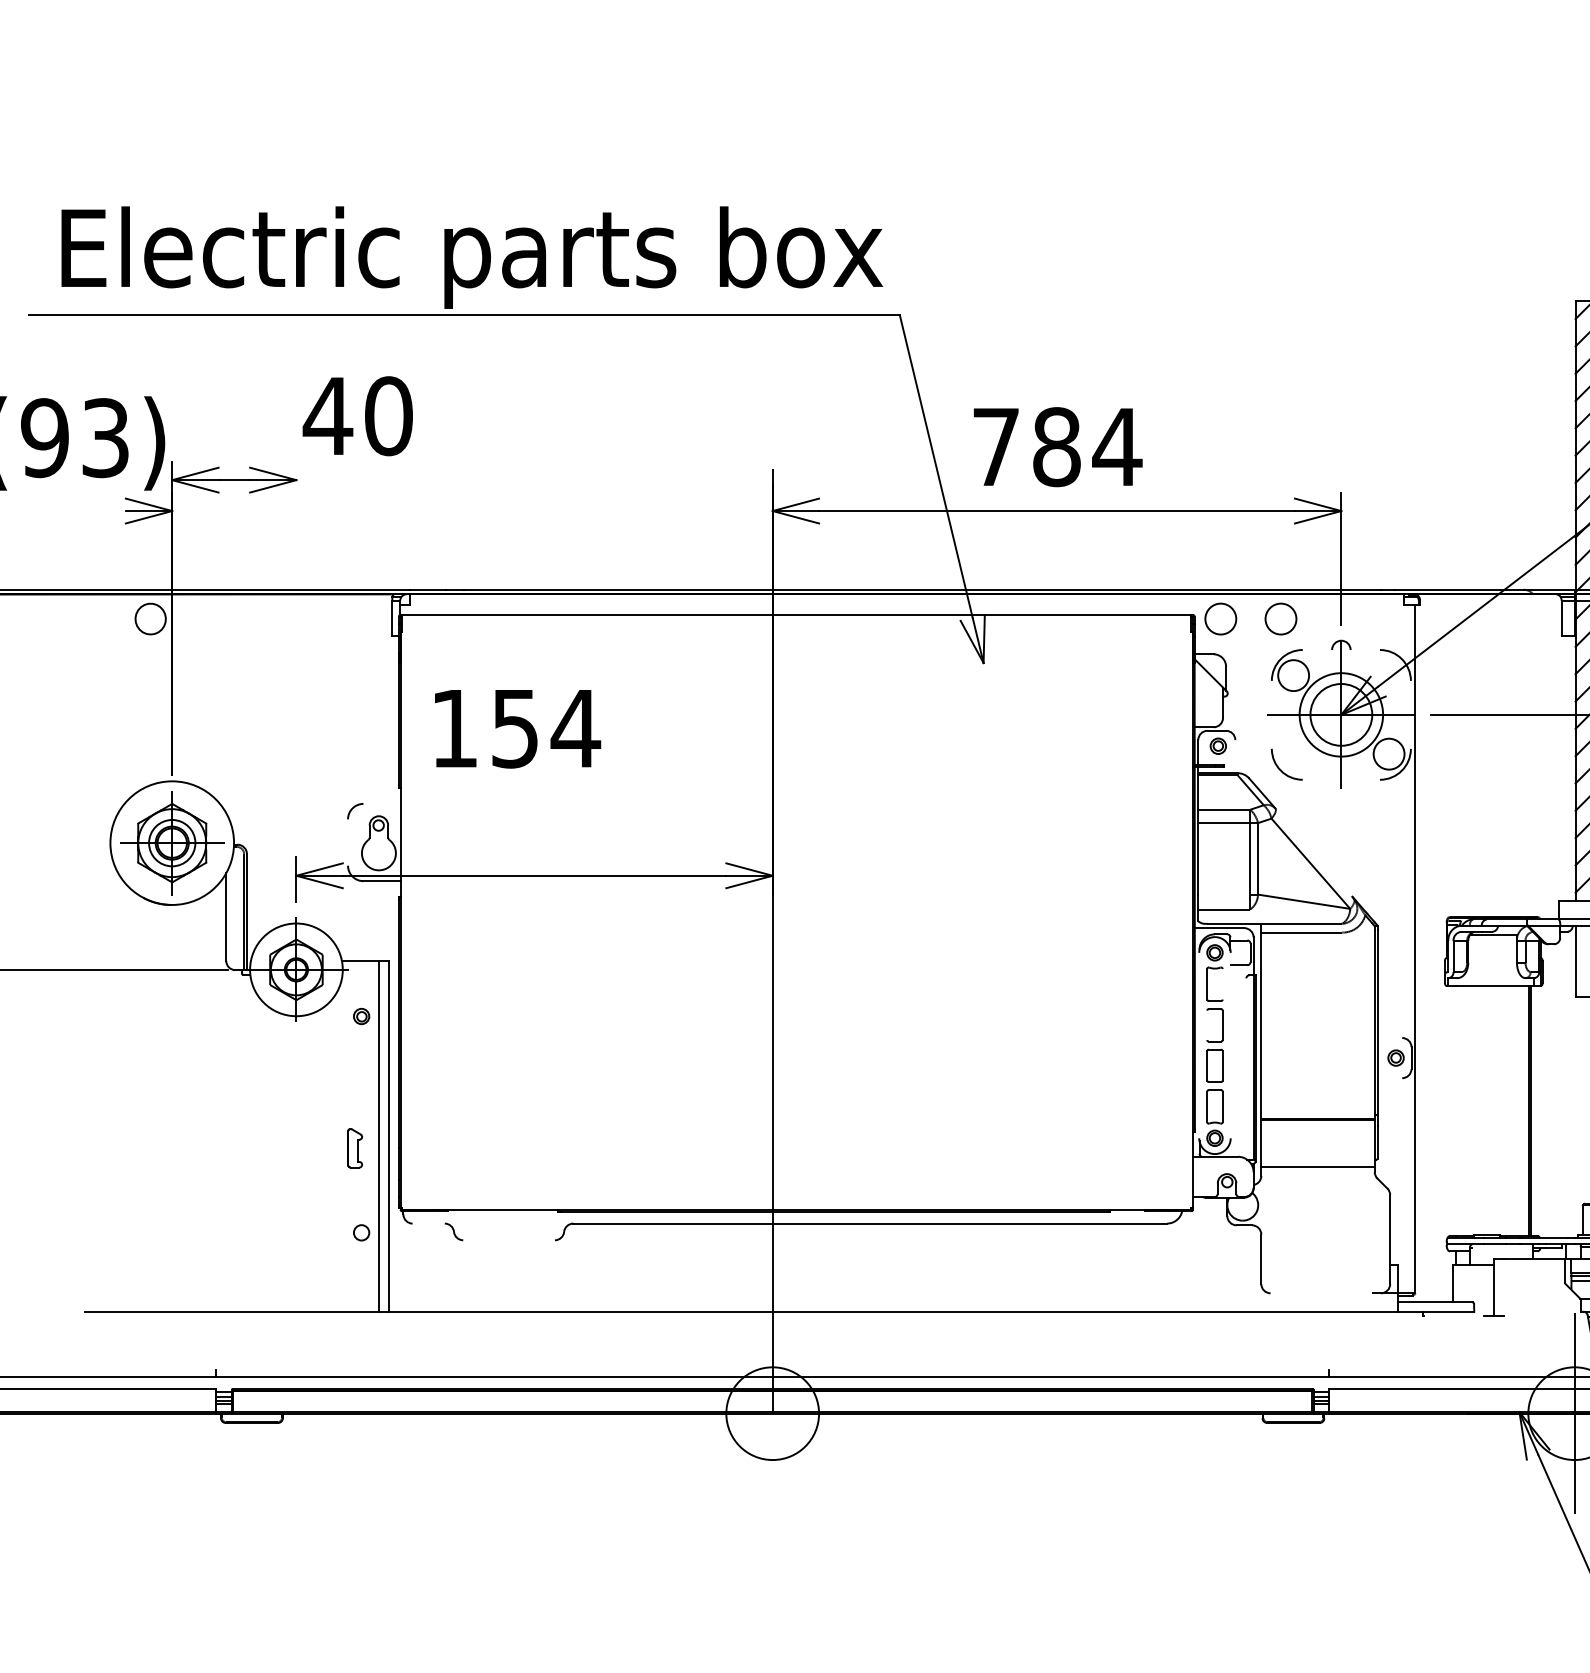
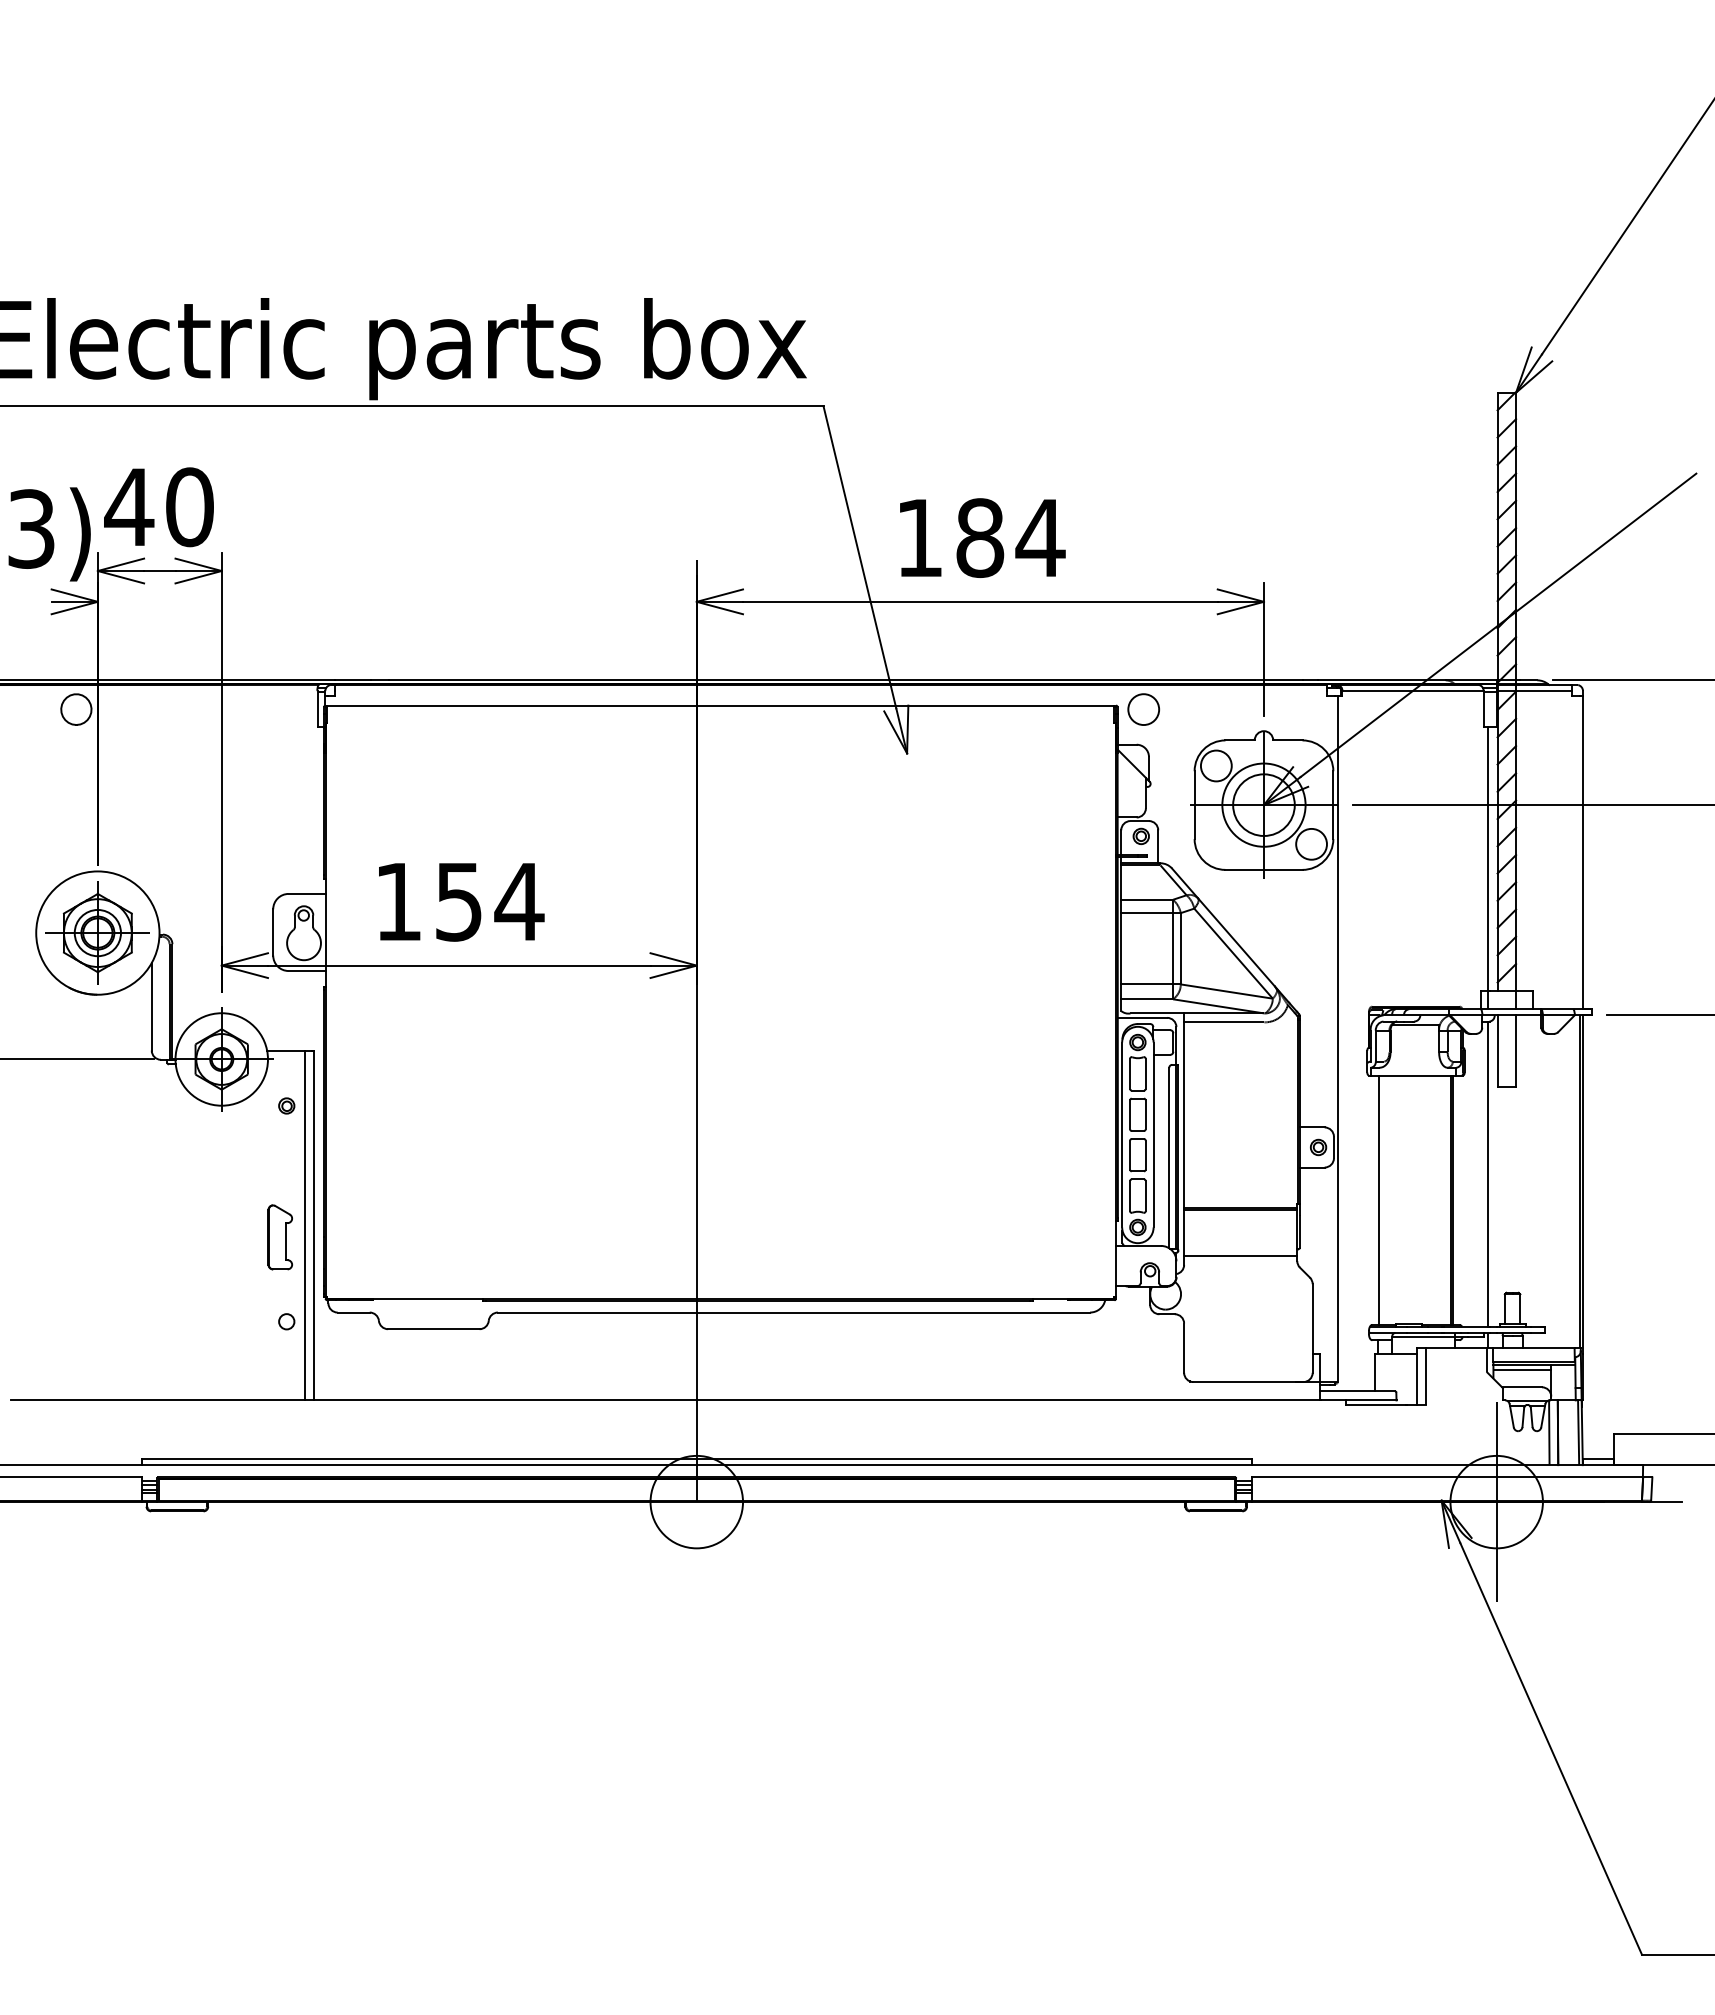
text: (357, 416) -> (158, 507), moved
text: (996, 446) -> (919, 537), 784 -> 184
line: (1490, 600) -> (1412, 691), added
circle: (1280, 618) -> (1203, 709), removed
line: (1316, 650) -> (1239, 740), added
line: (1364, 650) -> (1287, 740), added
line: (296, 681) -> (221, 771), added
line: (1271, 715) -> (1194, 805), added
line: (1411, 715) -> (1333, 805), added
text: (517, 729) -> (461, 902), moved
line: (1235, 756) -> (1158, 846), added
line: (1566, 777) -> (1488, 867), added
line: (1340, 779) -> (1263, 869), added
line: (381, 803) -> (306, 893), added
line: (348, 842) -> (273, 932), added
line: (1313, 851) -> (1236, 941), added
line: (1224, 894) -> (1147, 984), added
line: (1295, 916) -> (1218, 1006), added
line: (1222, 983) -> (1145, 1073), added
line: (1207, 1025) -> (1130, 1114), added
line: (1390, 1038) -> (1312, 1127), added
line: (1199, 1045) -> (1122, 1134), added
line: (1230, 1045) -> (1153, 1134), added
line: (1246, 1068) -> (1169, 1157), added
line: (1390, 1078) -> (1312, 1167), added
line: (1566, 1084) -> (1488, 1173), added
line: (1456, 1110) -> (1378, 1199), added
part: (354, 1148) -> (279, 1237), size x1.67
line: (428, 1223) -> (353, 1312), added
line: (508, 1240) -> (433, 1329), added
line: (1503, 1247) -> (1425, 1336), added
line: (1503, 1287) -> (1425, 1376), added
line: (1325, 1293) -> (1248, 1382), added
line: (1453, 1316) -> (1375, 1405), added
line: (772, 1369) -> (696, 1458), added

